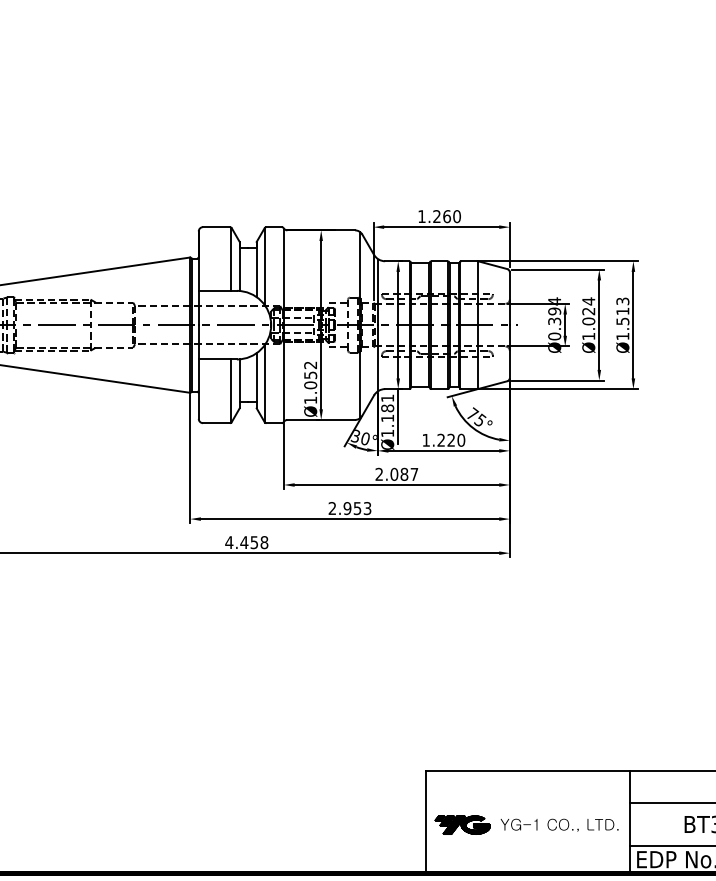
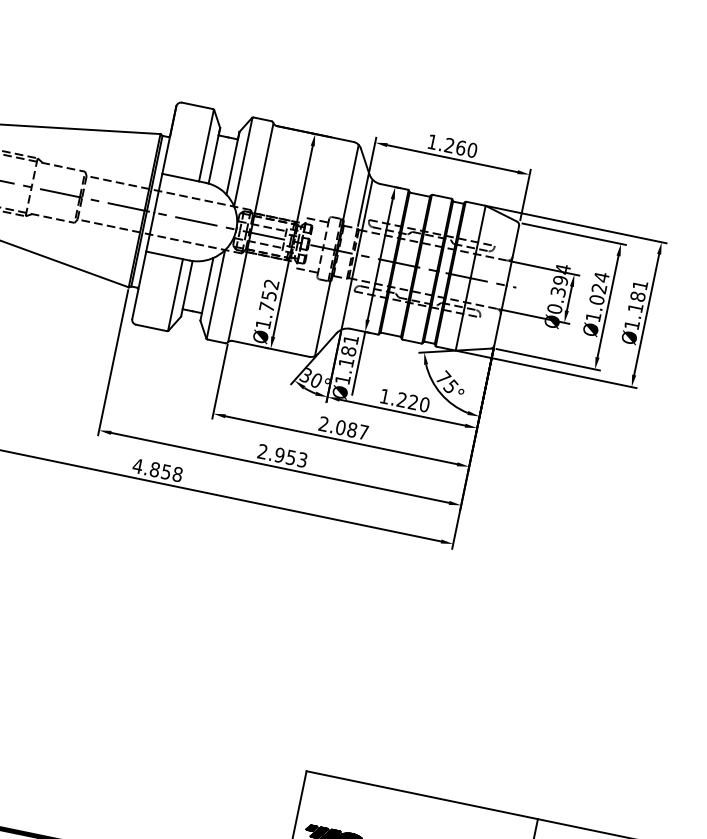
text: (622, 311) -> (637, 296), Ø1.513 -> Ø1.181
text: (310, 385) -> (266, 307), Ø1.052 -> Ø1.752
text: (244, 542) -> (155, 469), 4.458 -> 4.858

